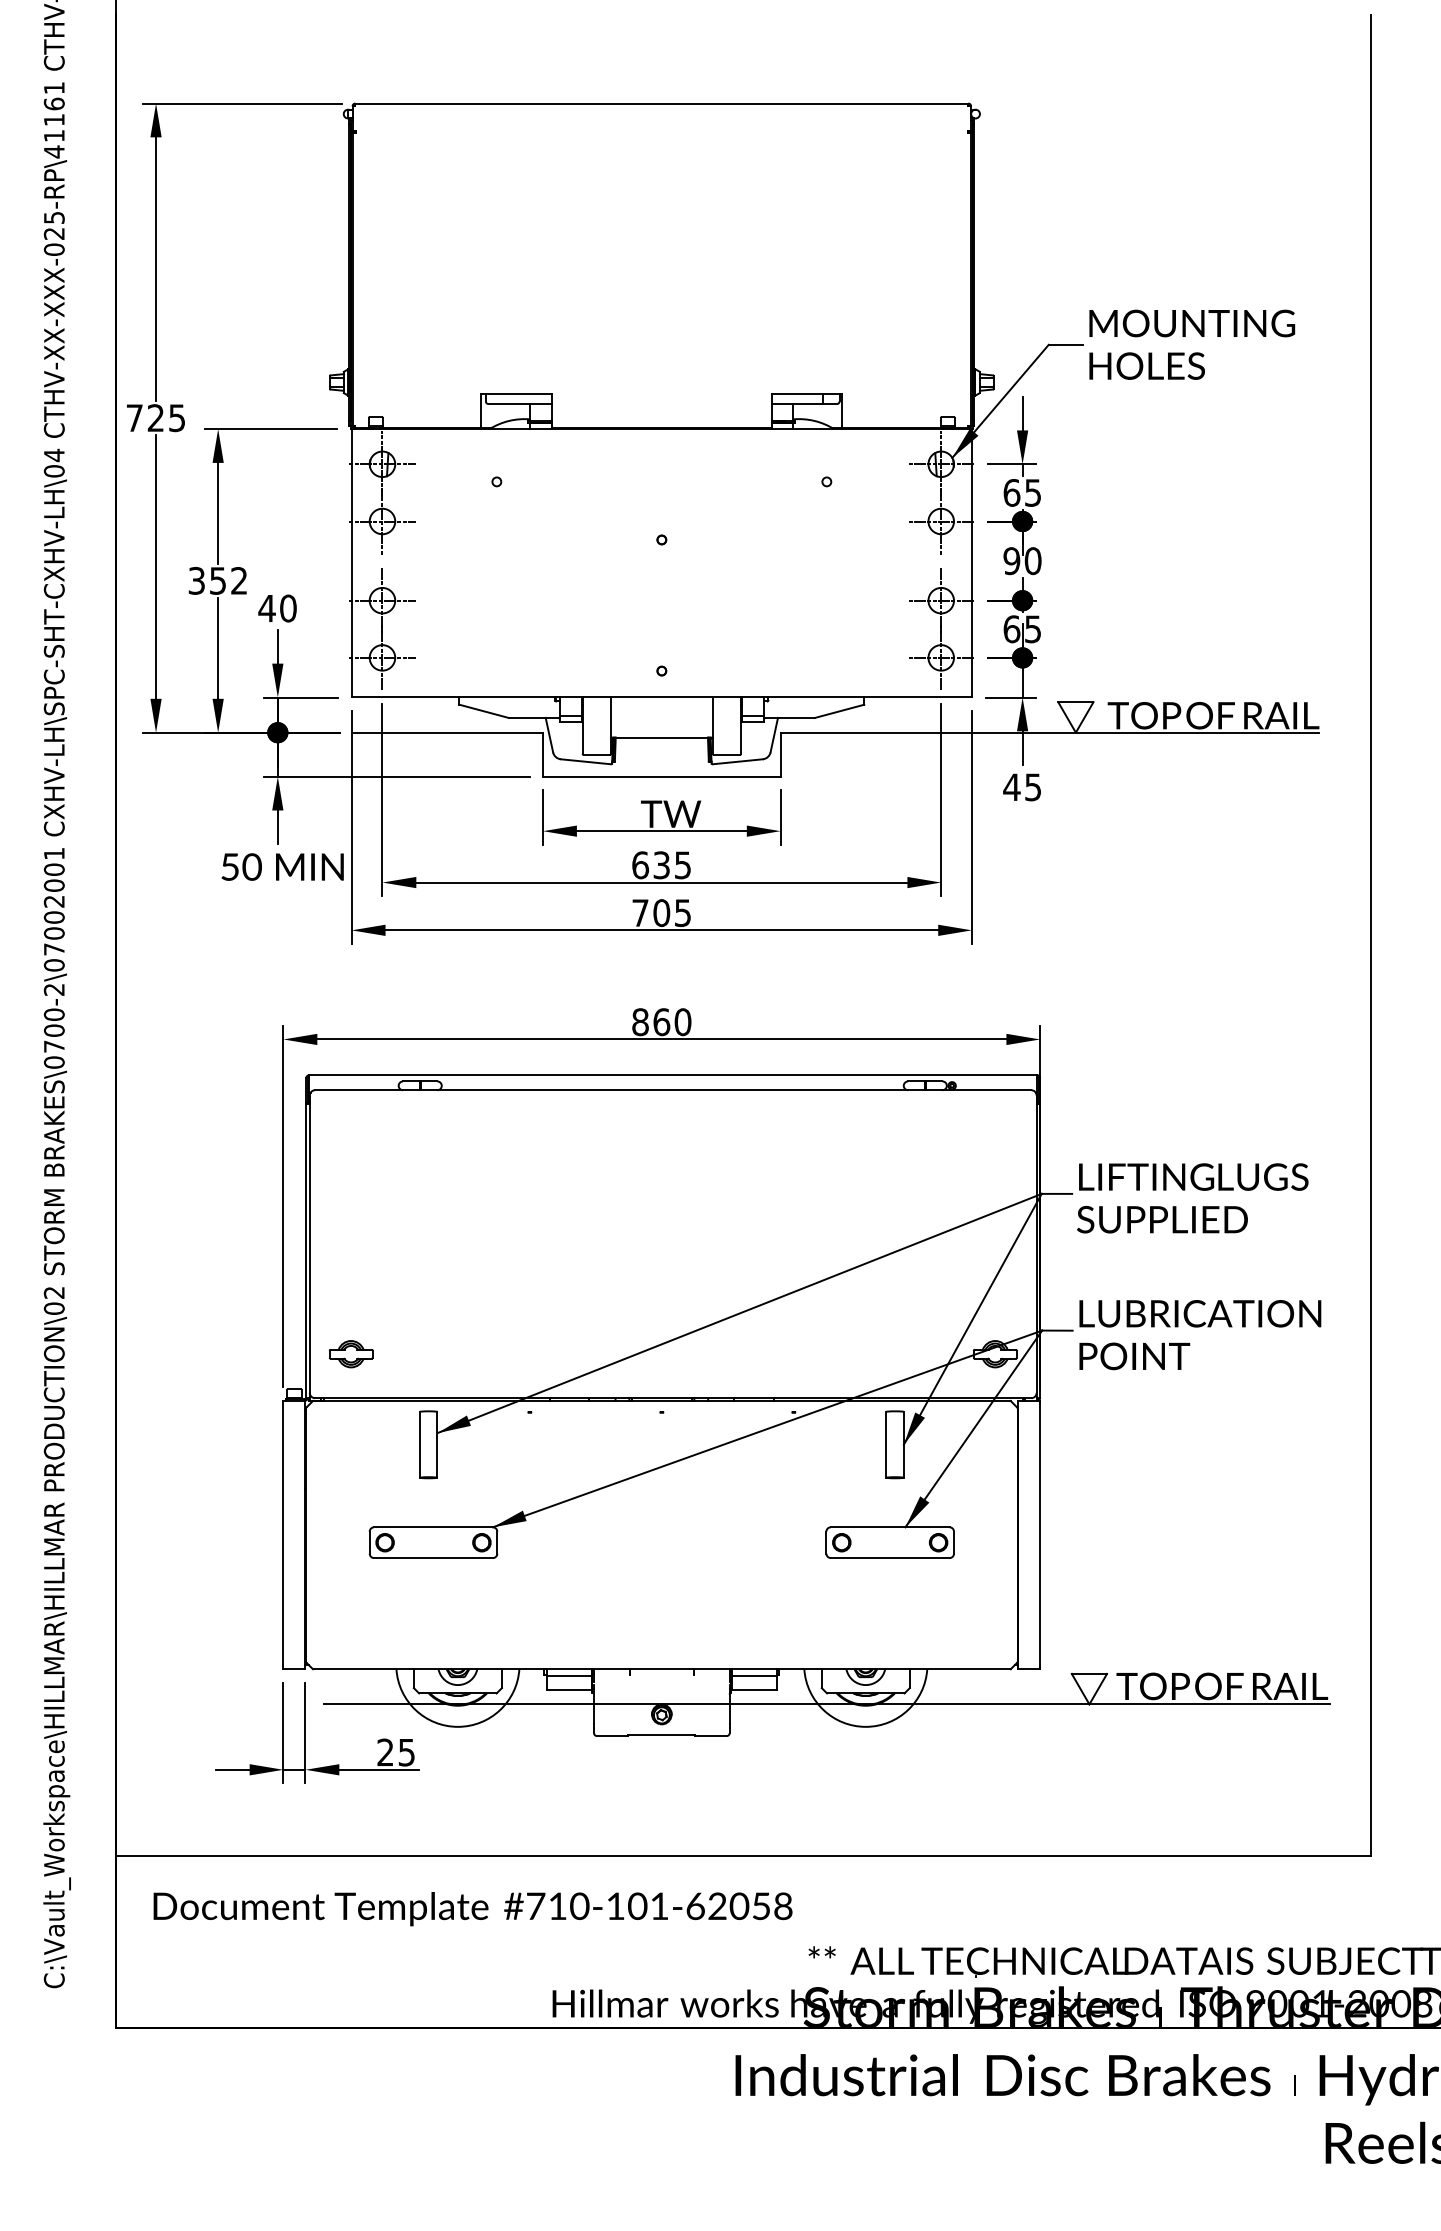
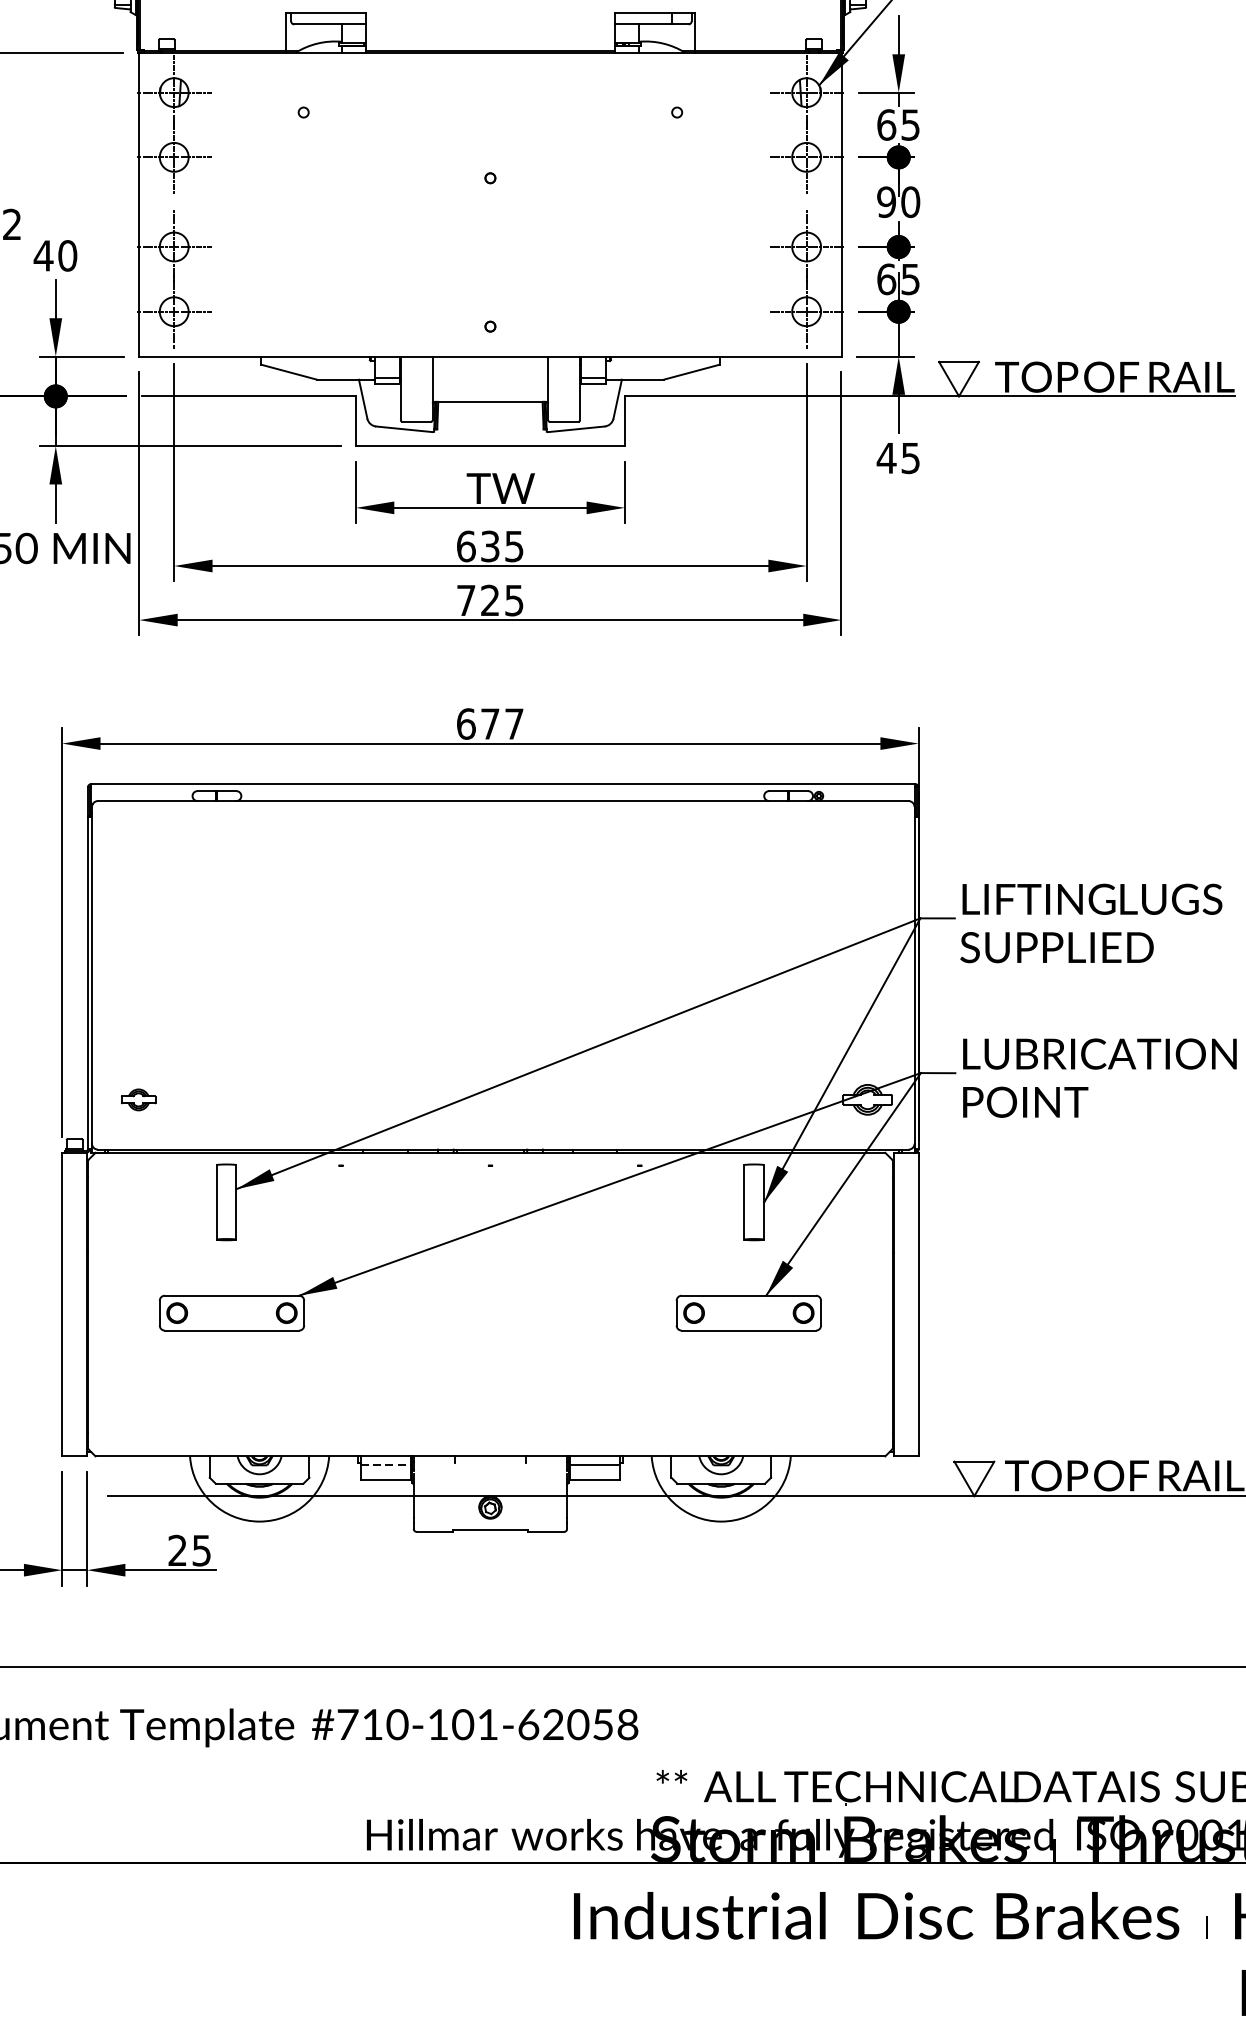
text: (661, 913) -> (490, 601), 705 -> 725
text: (661, 1022) -> (490, 724), 860 -> 677
part: (350, 1354) -> (138, 1100), size x0.7
line: (569, 1676) -> (385, 1464), solid -> dashed

